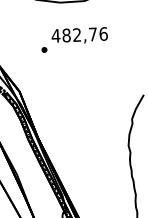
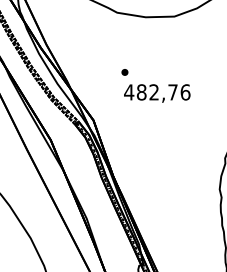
text: (79, 35) -> (157, 93), moved

